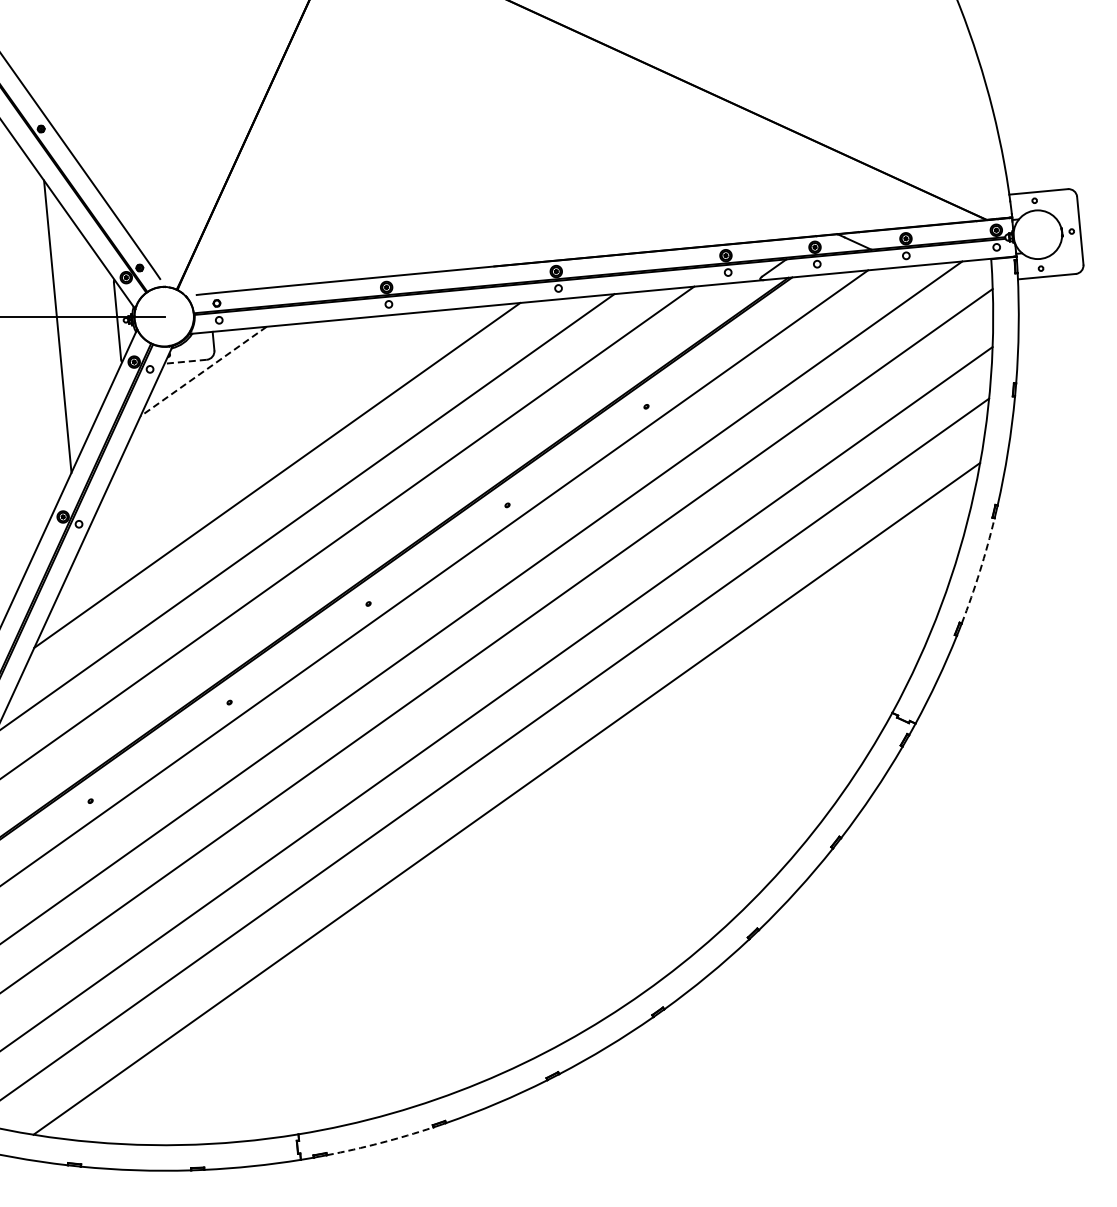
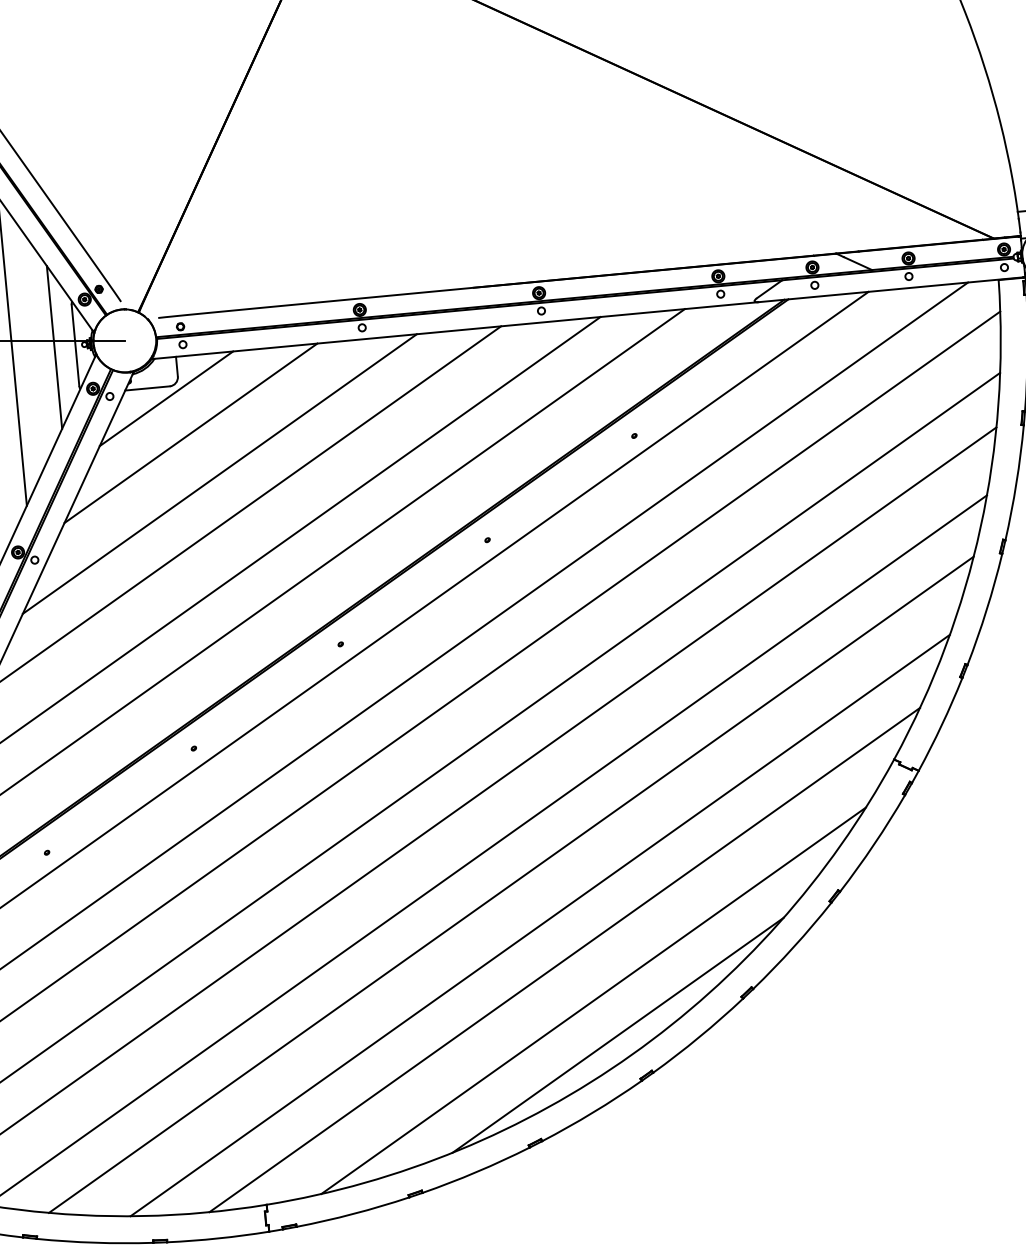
line: (97, 322) -> (54, 346), added
line: (185, 361) -> (147, 388), dashed -> solid
line: (203, 371) -> (166, 398), dashed -> solid
line: (226, 404) -> (190, 433), added
line: (253, 442) -> (219, 473), added
arc: (979, 571) -> (986, 610), dashed -> solid
line: (529, 831) -> (510, 884), added
line: (557, 869) -> (540, 924), added
line: (580, 902) -> (564, 959), added
line: (607, 941) -> (593, 1000), added
line: (630, 973) -> (617, 1034), added
arc: (380, 1143) -> (353, 1214), dashed -> solid

